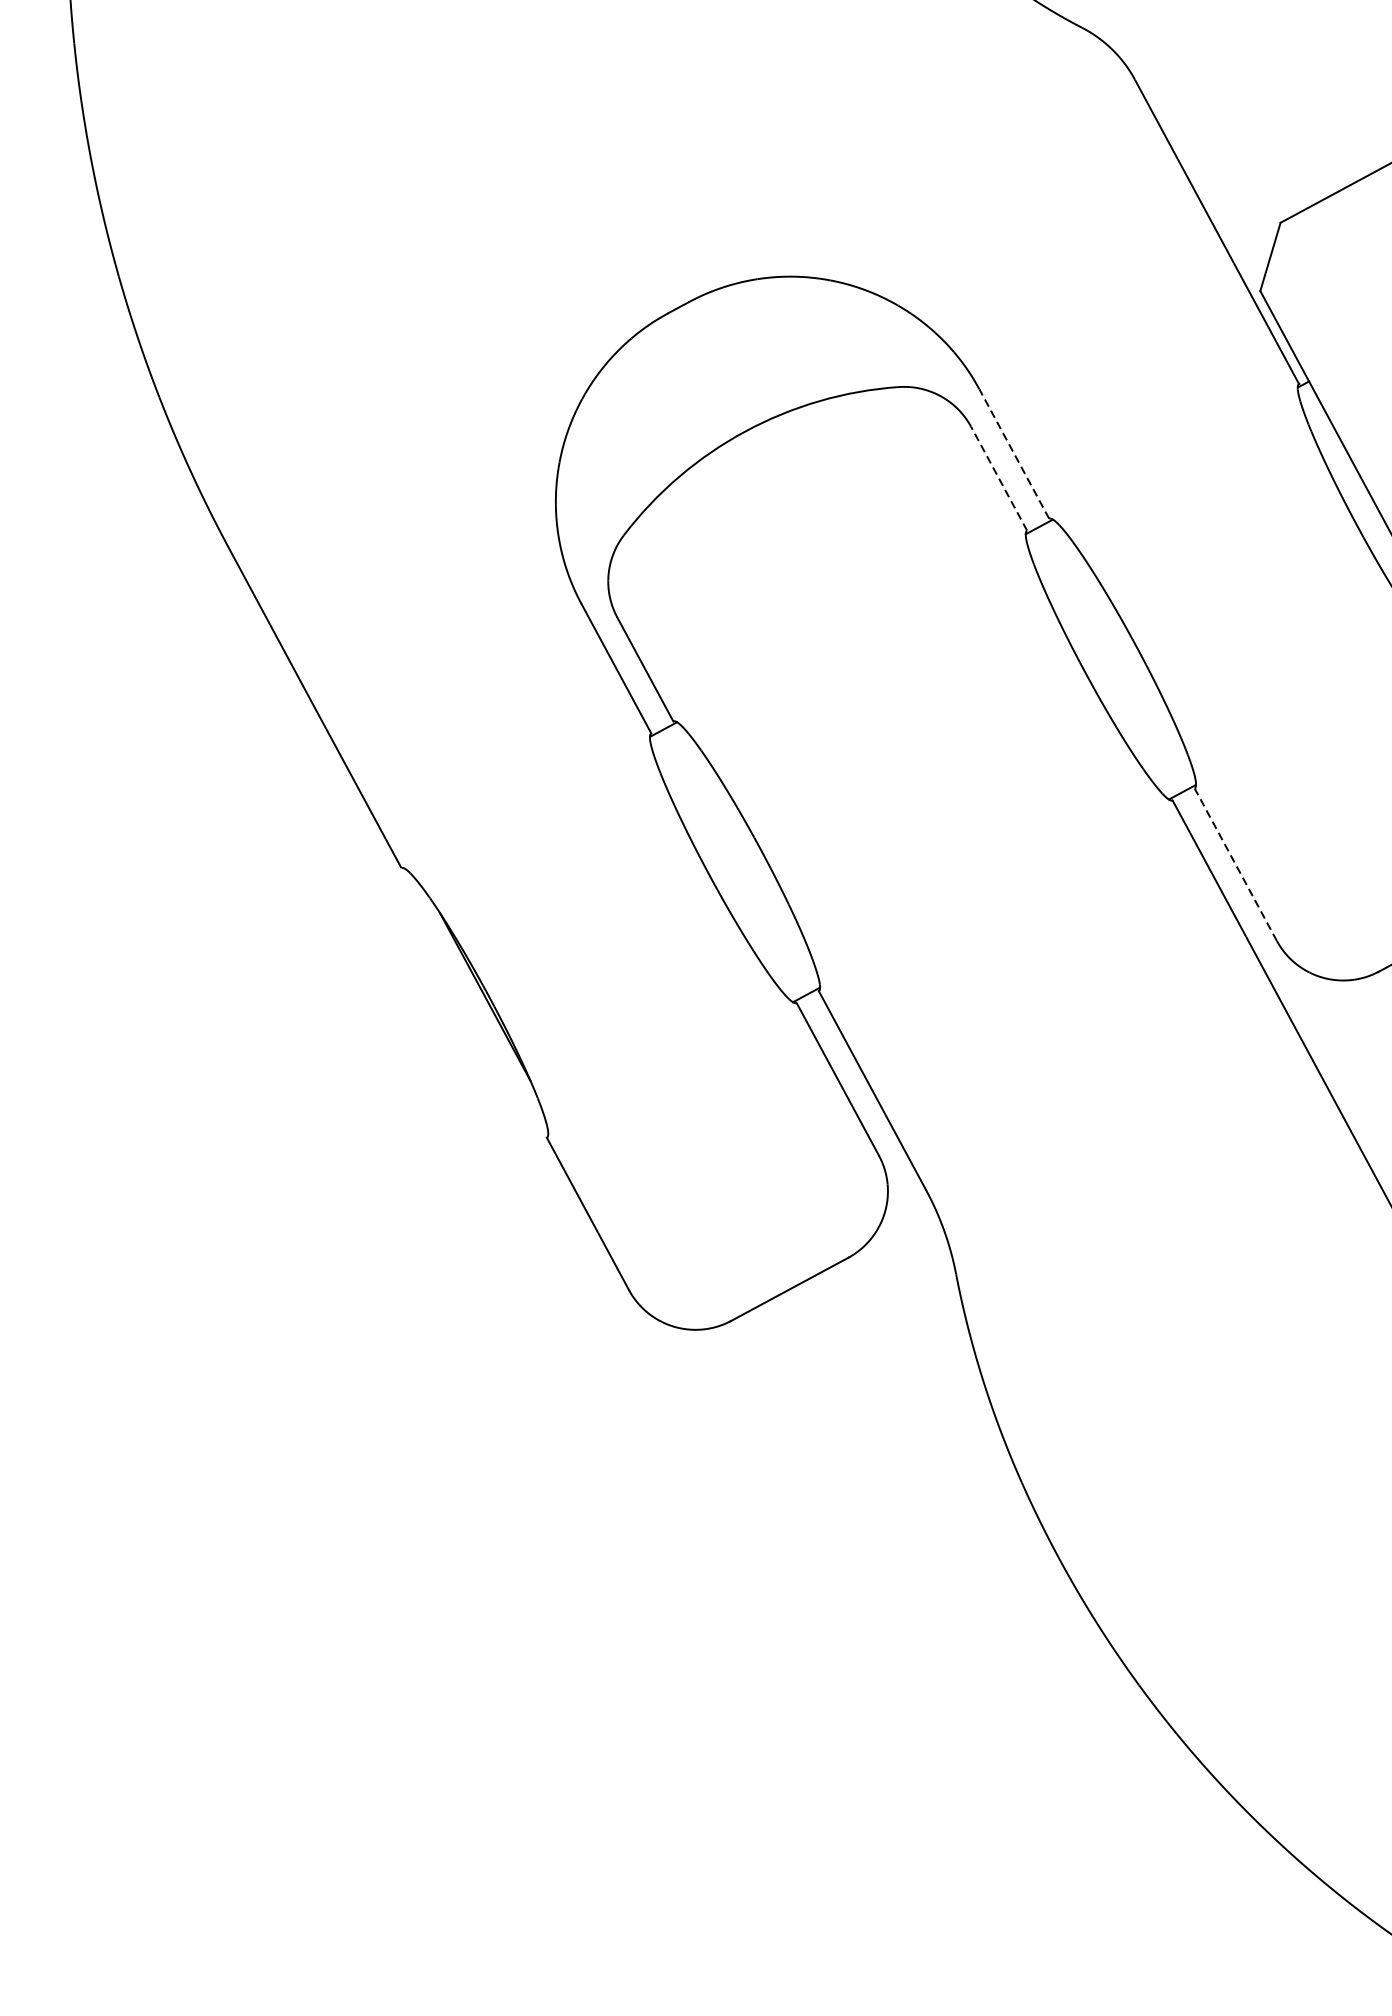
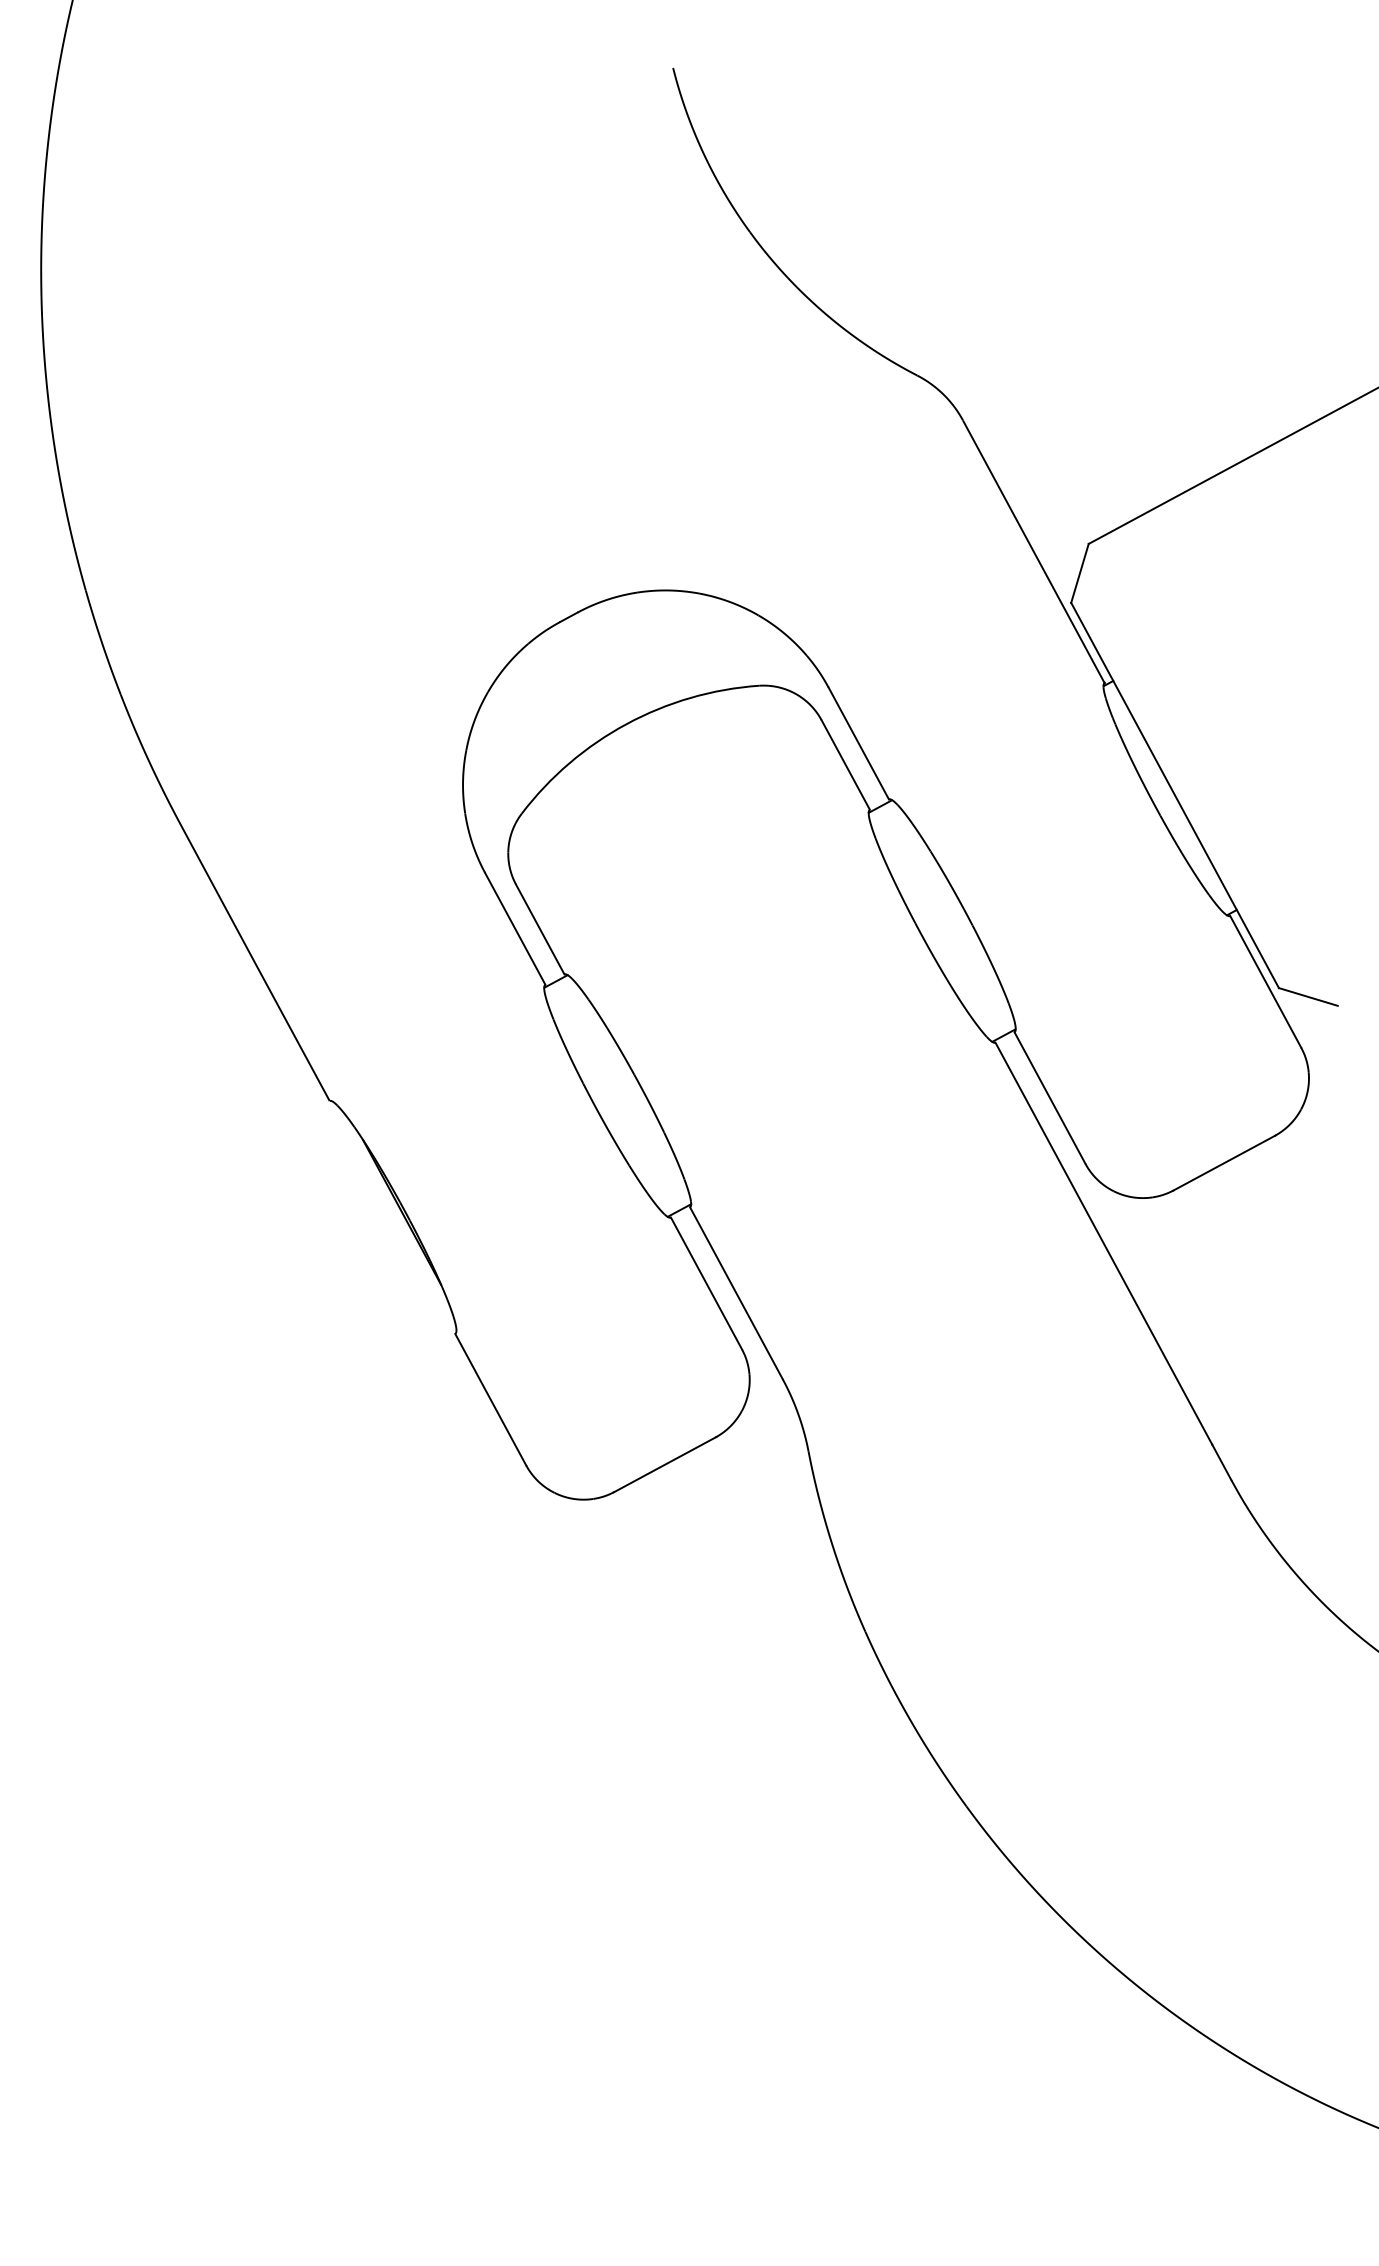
line: (1013, 453) -> (858, 743), dashed -> solid
line: (998, 478) -> (845, 764), dashed -> solid
line: (1236, 865) -> (1050, 1098), dashed -> solid

